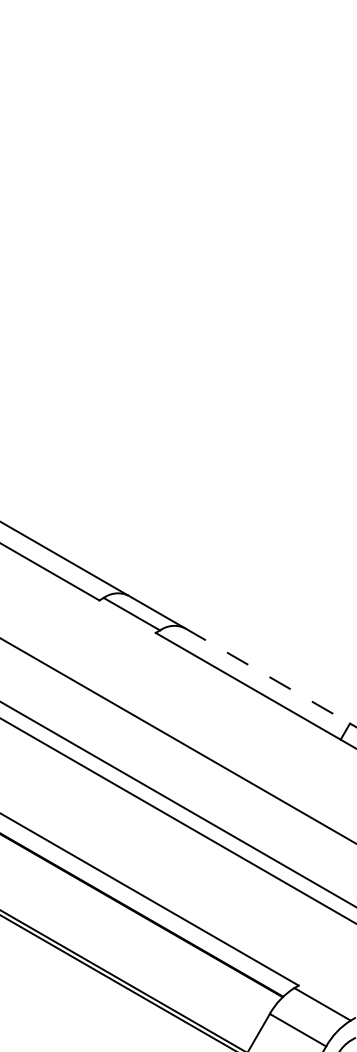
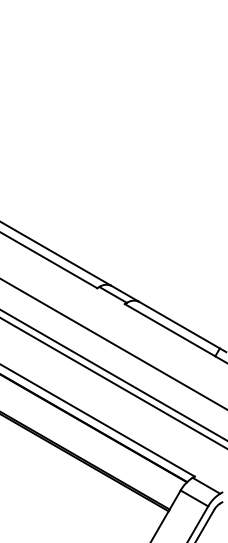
line: (267, 676) -> (179, 325), dashed -> solid

